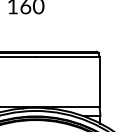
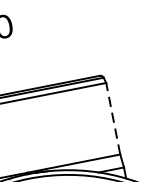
line: (99, 81) -> (112, 118), solid -> dashed

